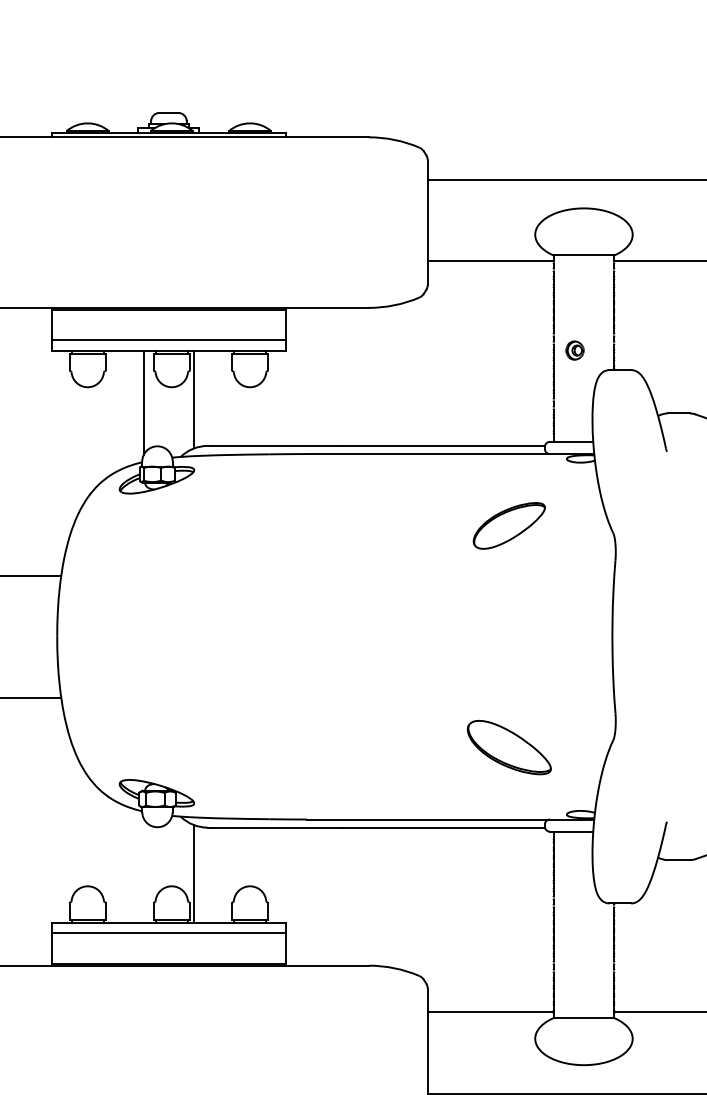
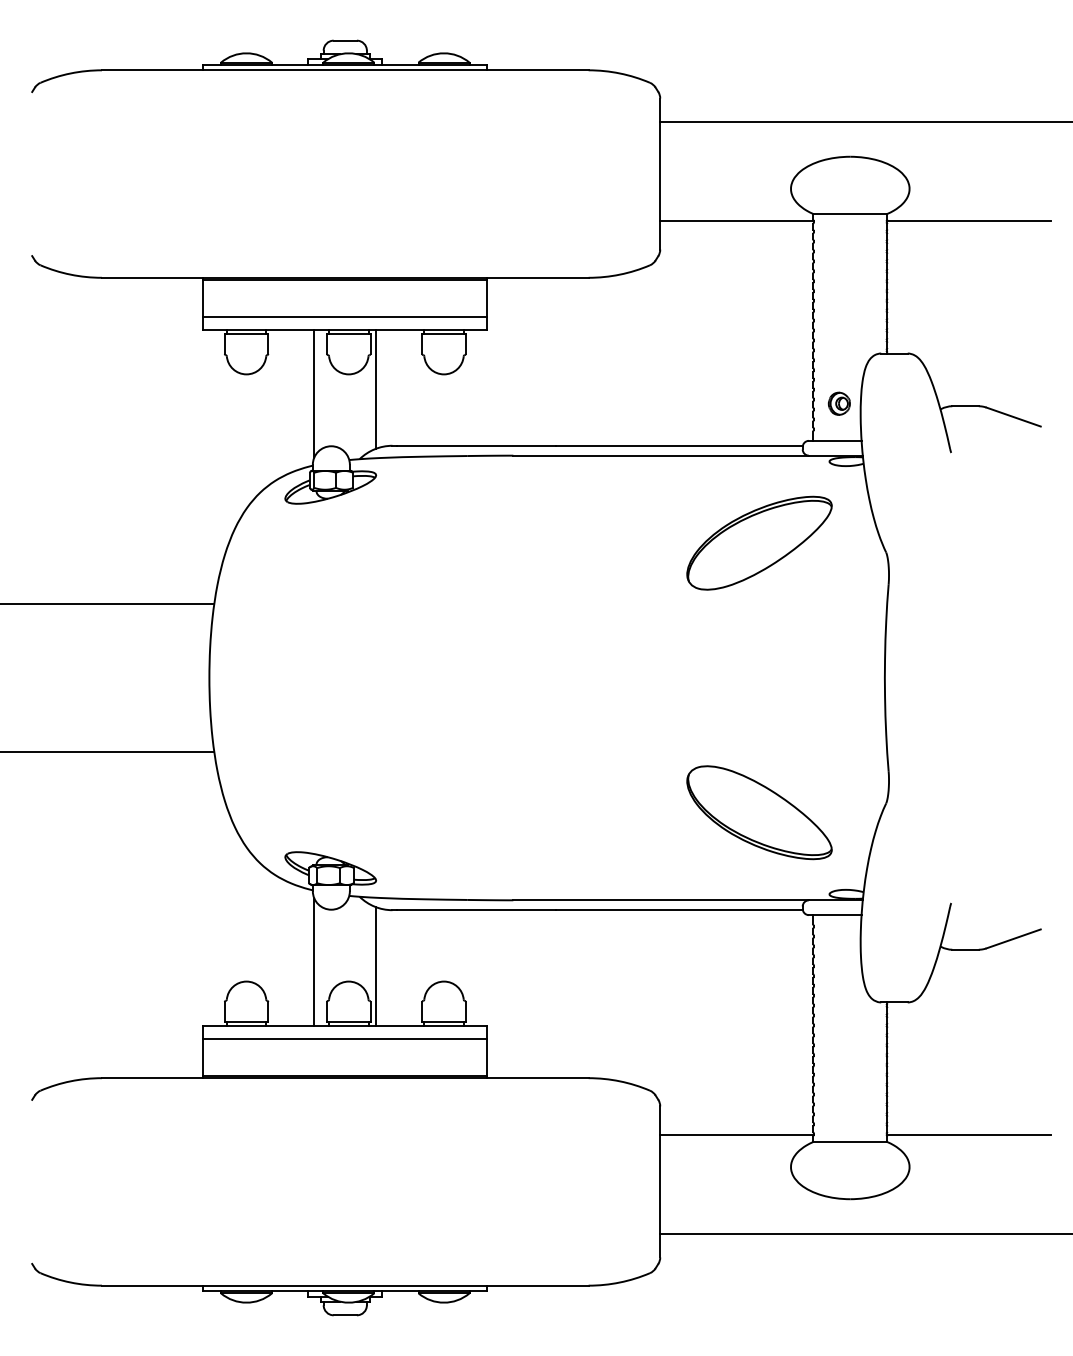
part: (574, 350) -> (838, 403), moved
part: (509, 525) -> (759, 542), size x1.67
part: (509, 747) -> (759, 812), size x1.43
line: (143, 870) -> (314, 962), added

